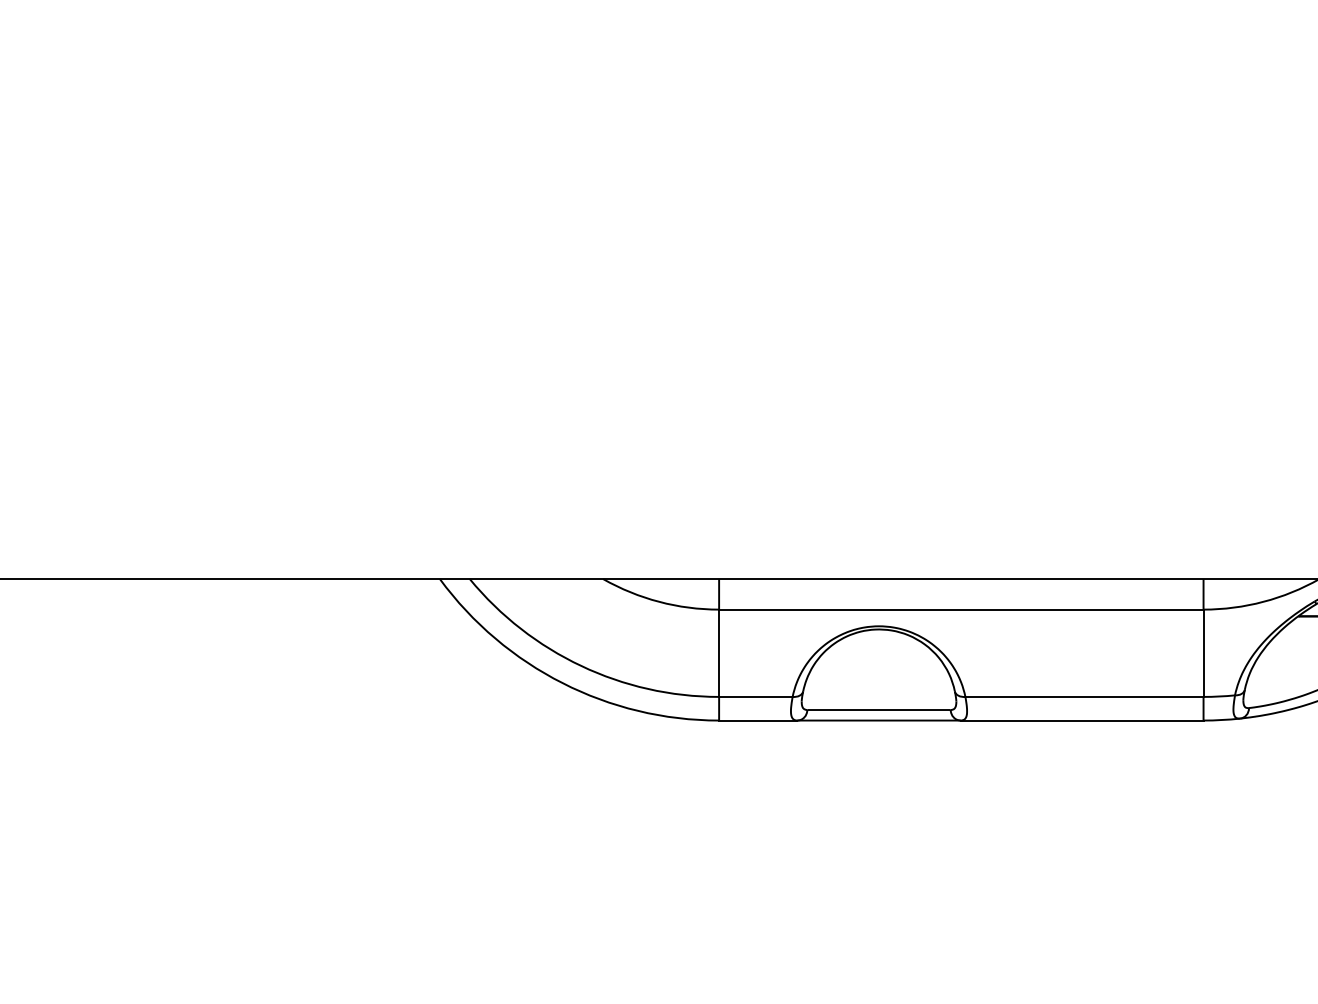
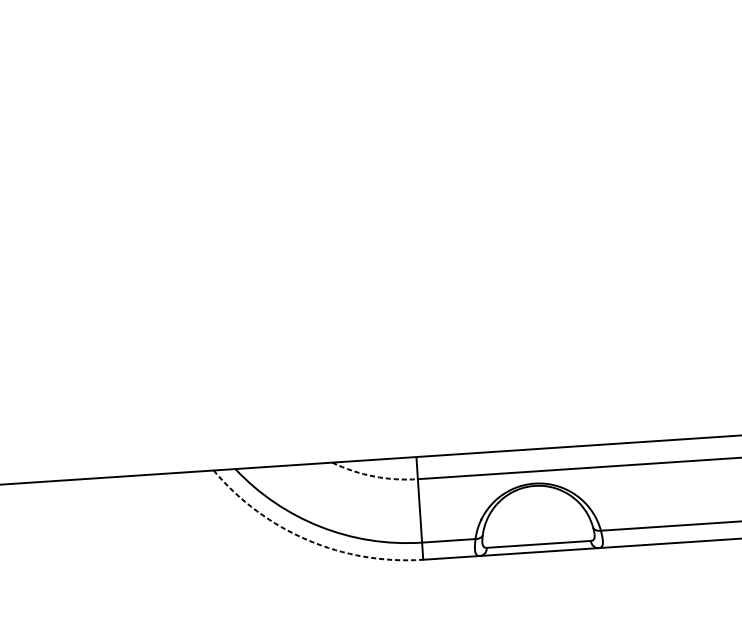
arc: (659, 601) -> (374, 476), solid -> dashed
arc: (562, 683) -> (307, 540), solid -> dashed

